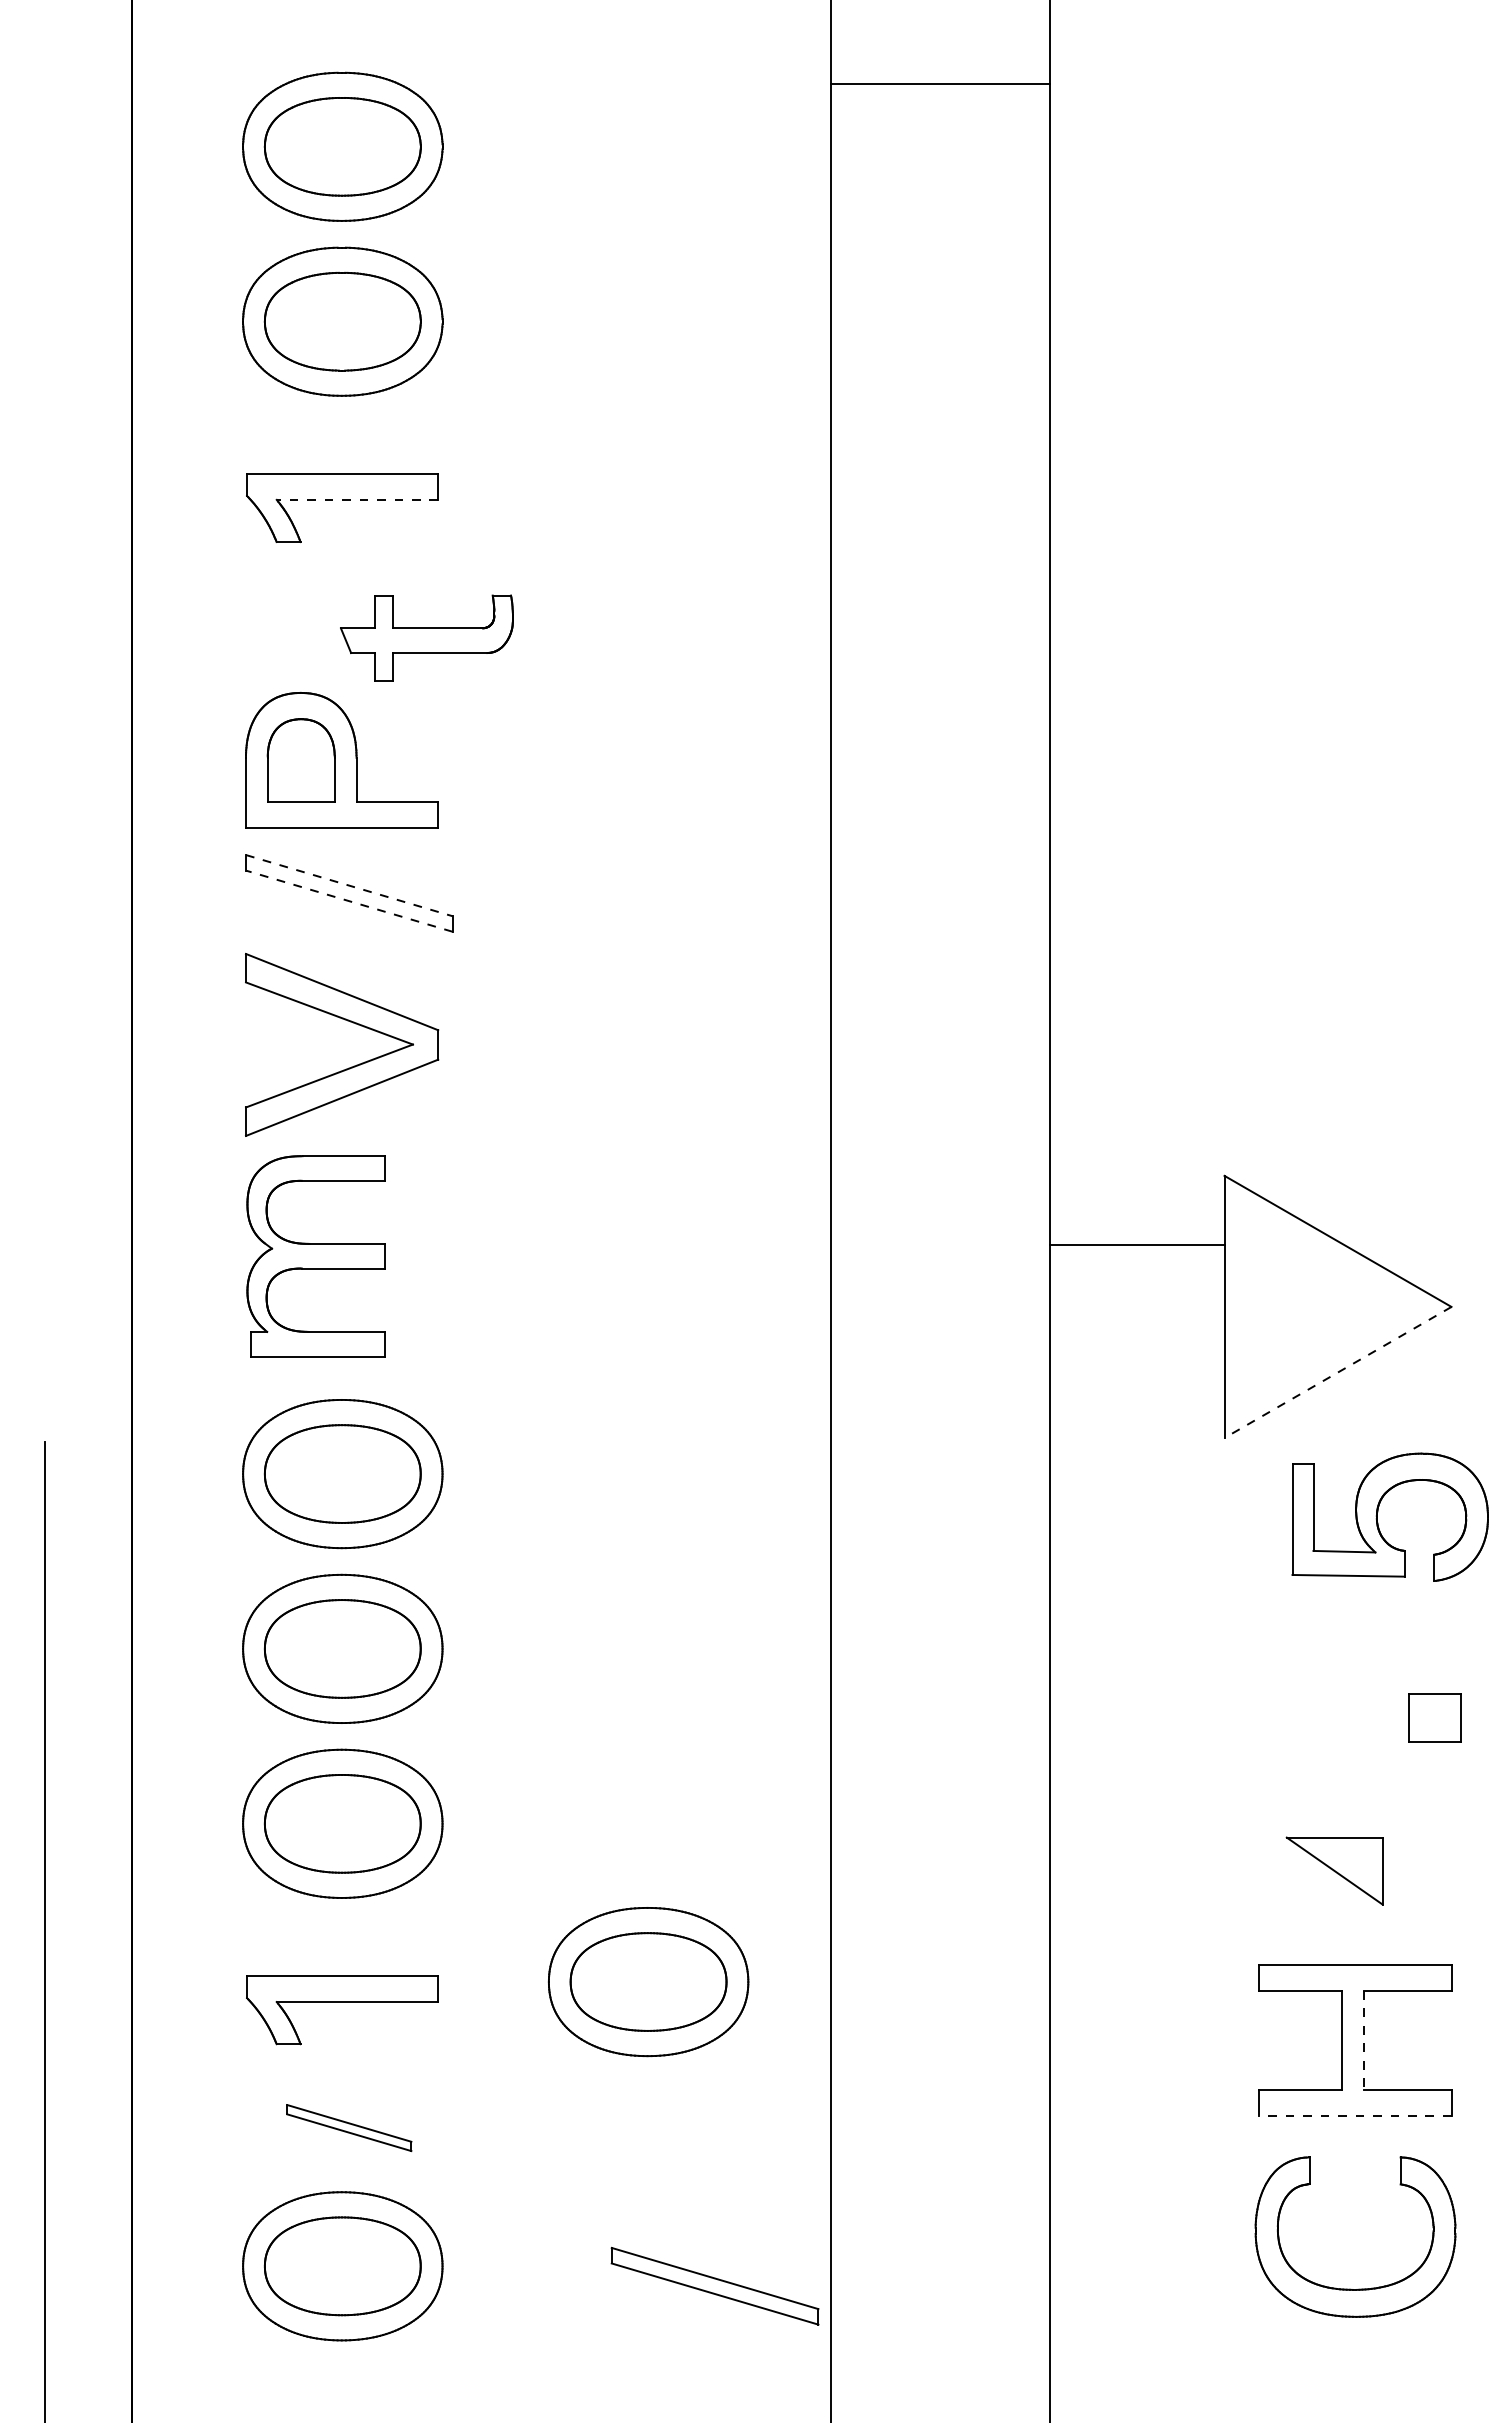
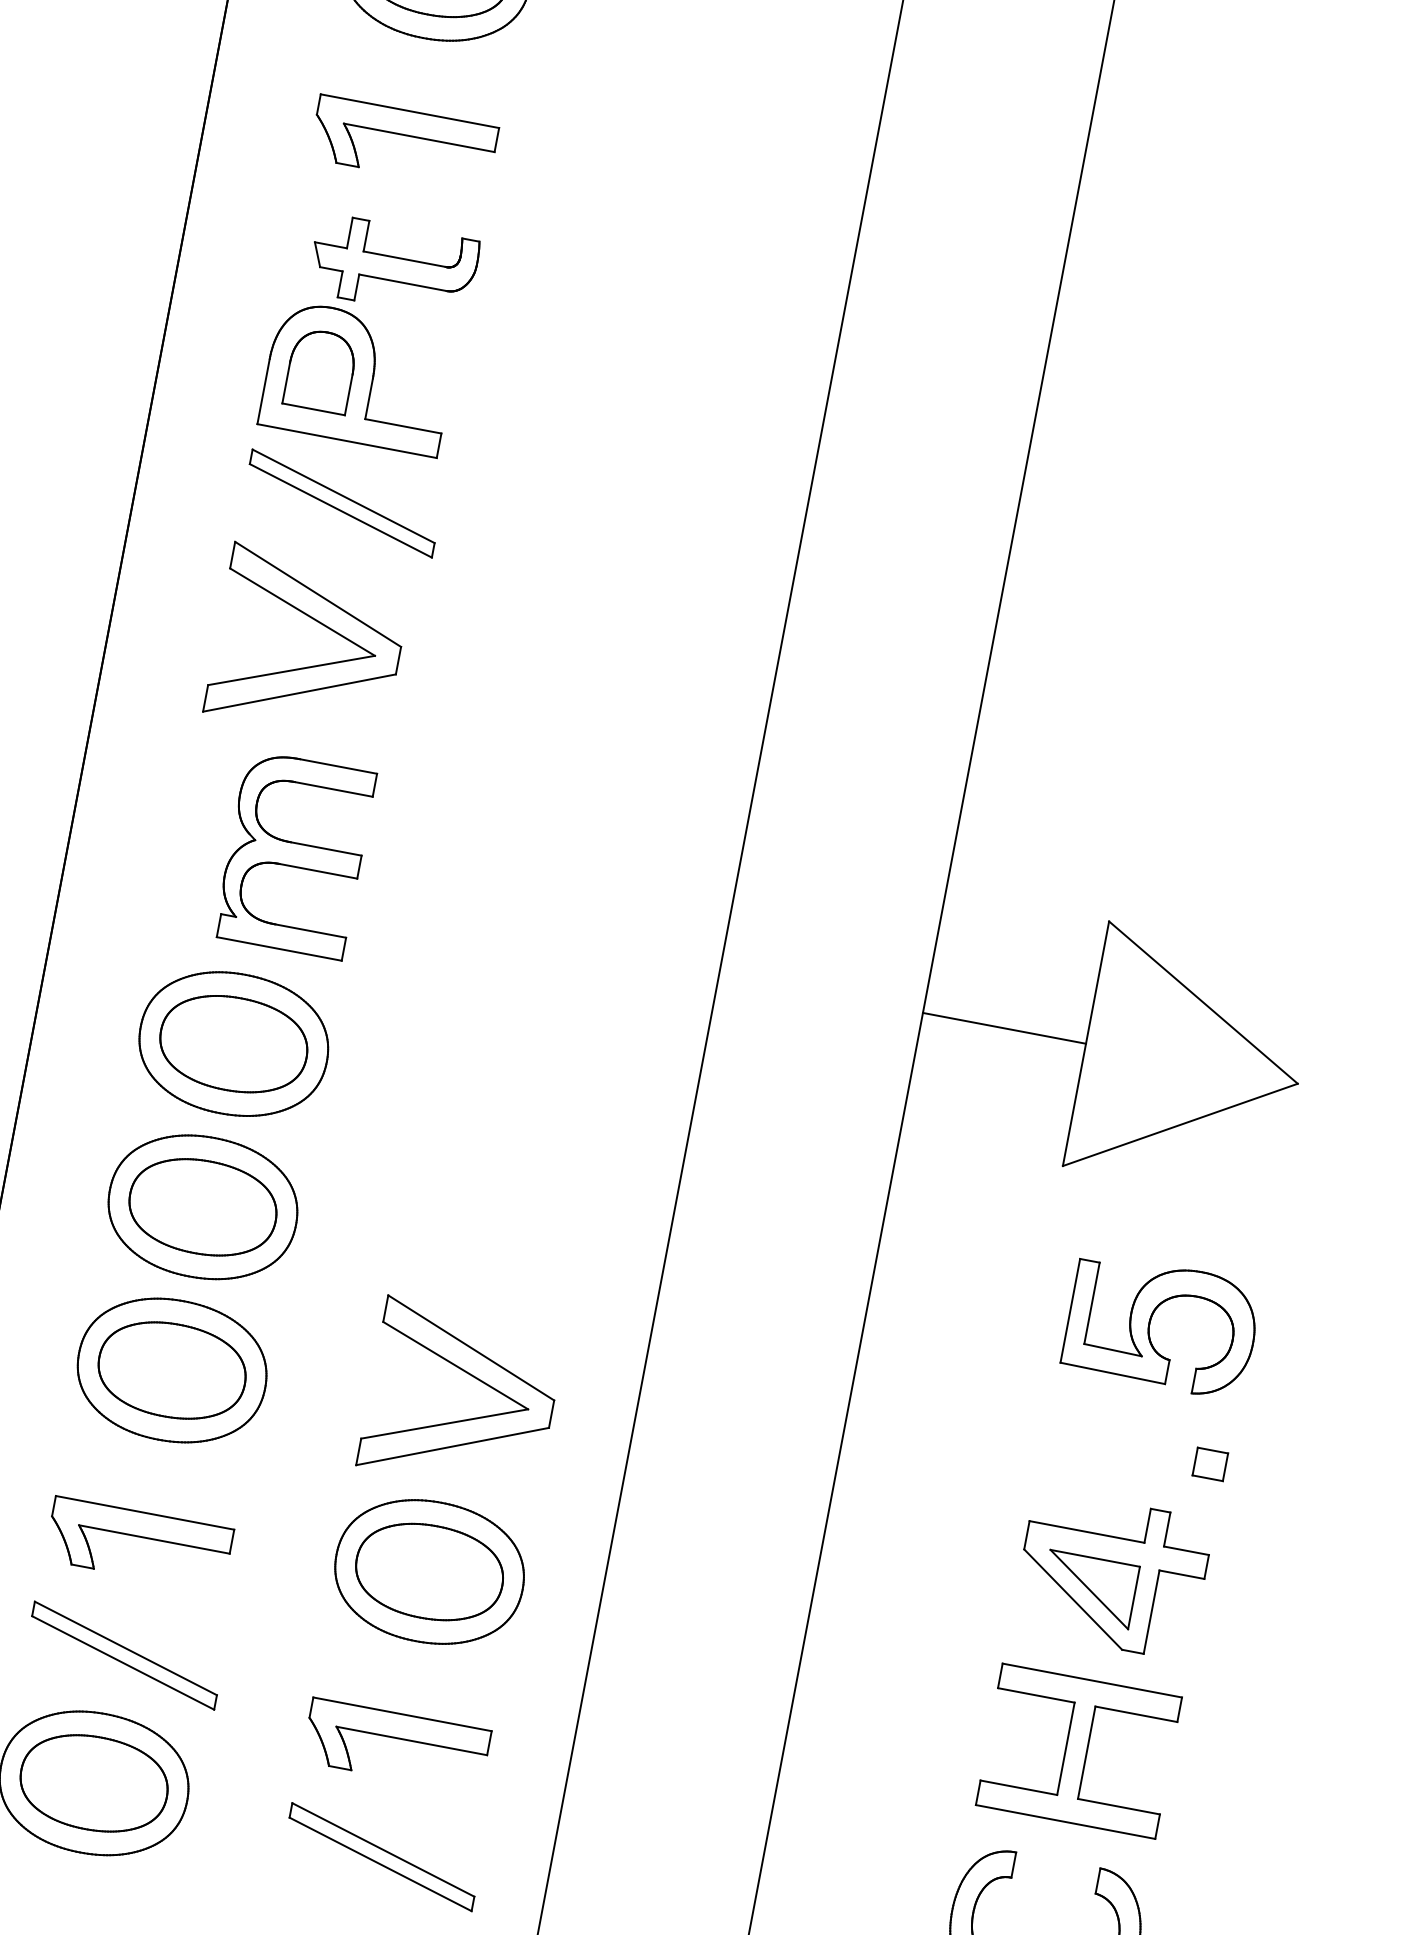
line: (357, 499) -> (419, 137), dashed -> solid
part: (426, 637) -> (393, 265), moved
line: (349, 885) -> (343, 496), dashed -> solid
line: (349, 901) -> (341, 511), dashed -> solid
line: (1136, 1244) -> (1003, 1027), moved
part: (315, 1256) -> (294, 855), moved
line: (1337, 1372) -> (1179, 1124), dashed -> solid
part: (1378, 1512) -> (1151, 1319), moved
part: (1435, 1717) -> (1210, 1464), size x0.62
part: (656, 1772) -> (473, 1378), added
part: (1355, 1850) -> (1112, 1574), added
line: (1363, 2040) -> (1086, 1752), dashed -> solid
line: (1355, 2116) -> (1065, 1822), dashed -> solid
part: (349, 2127) -> (124, 1655), size x1.67
part: (647, 2160) -> (397, 1738), added
part: (714, 2285) -> (381, 1856), moved

